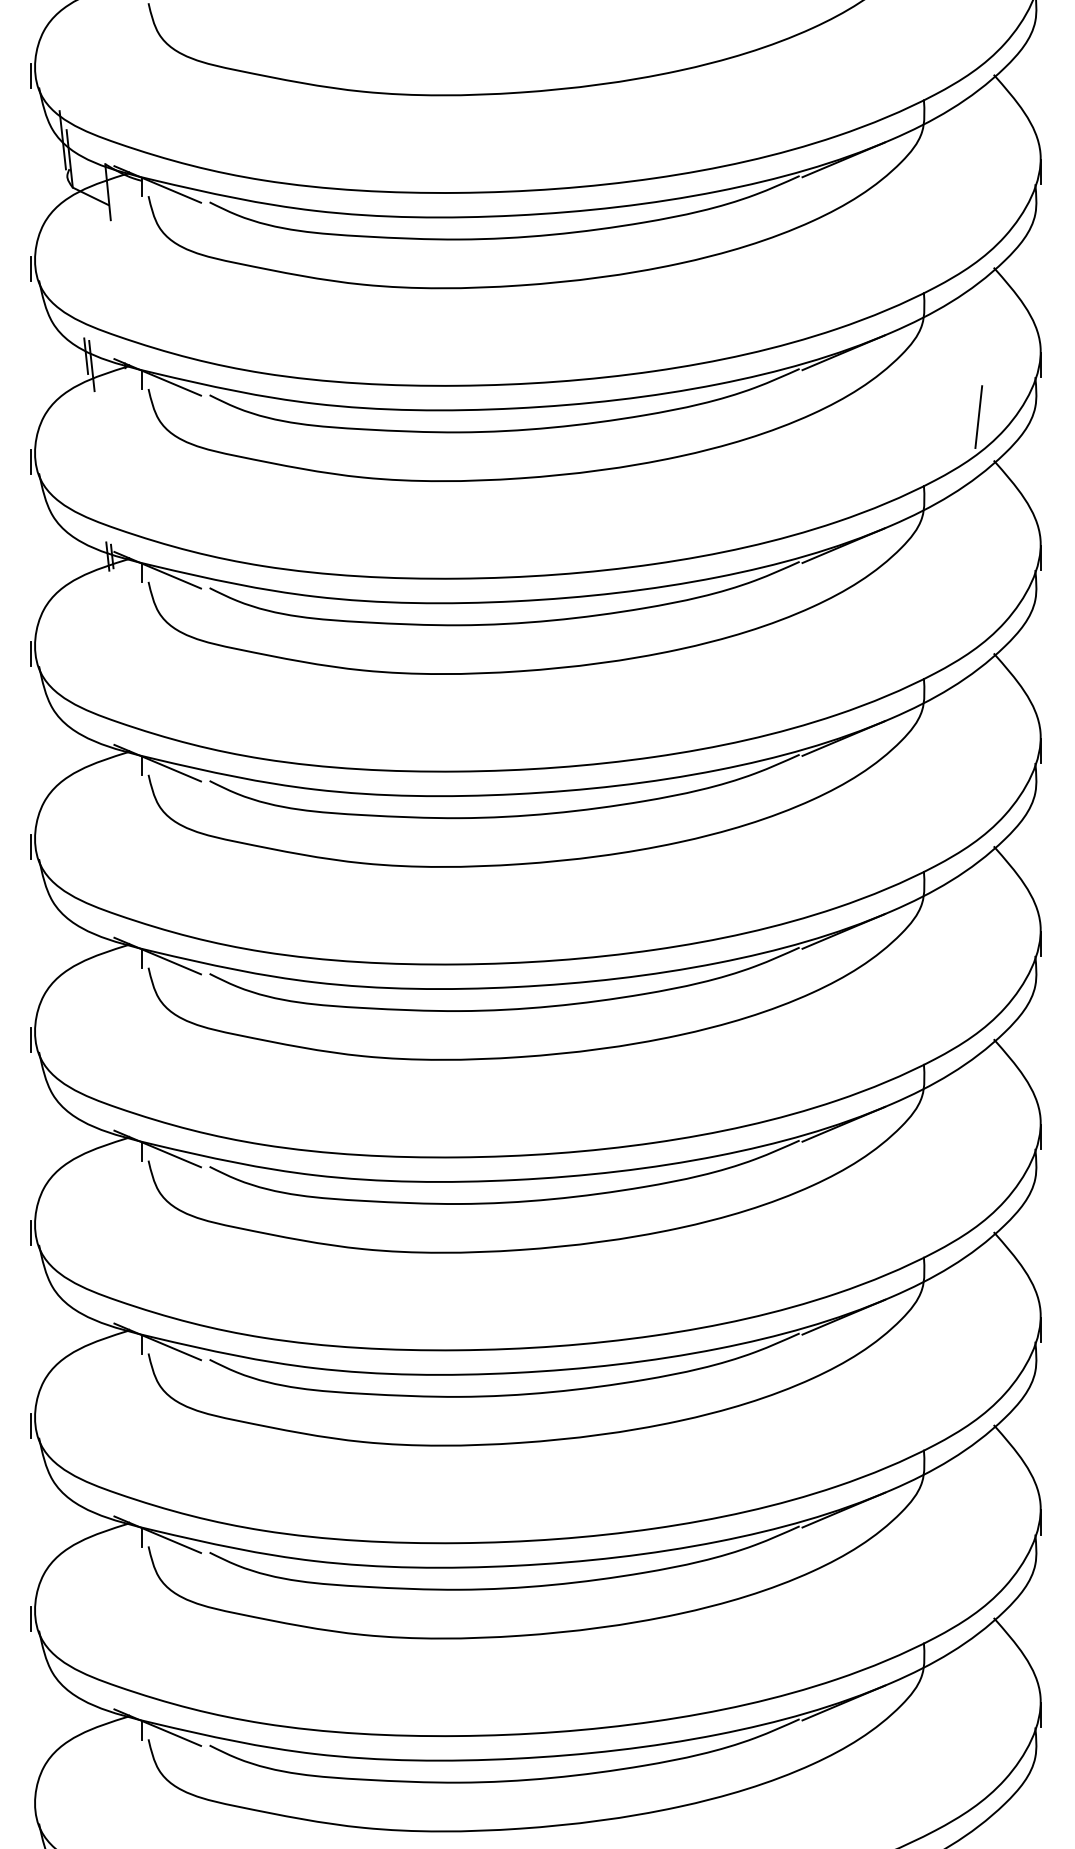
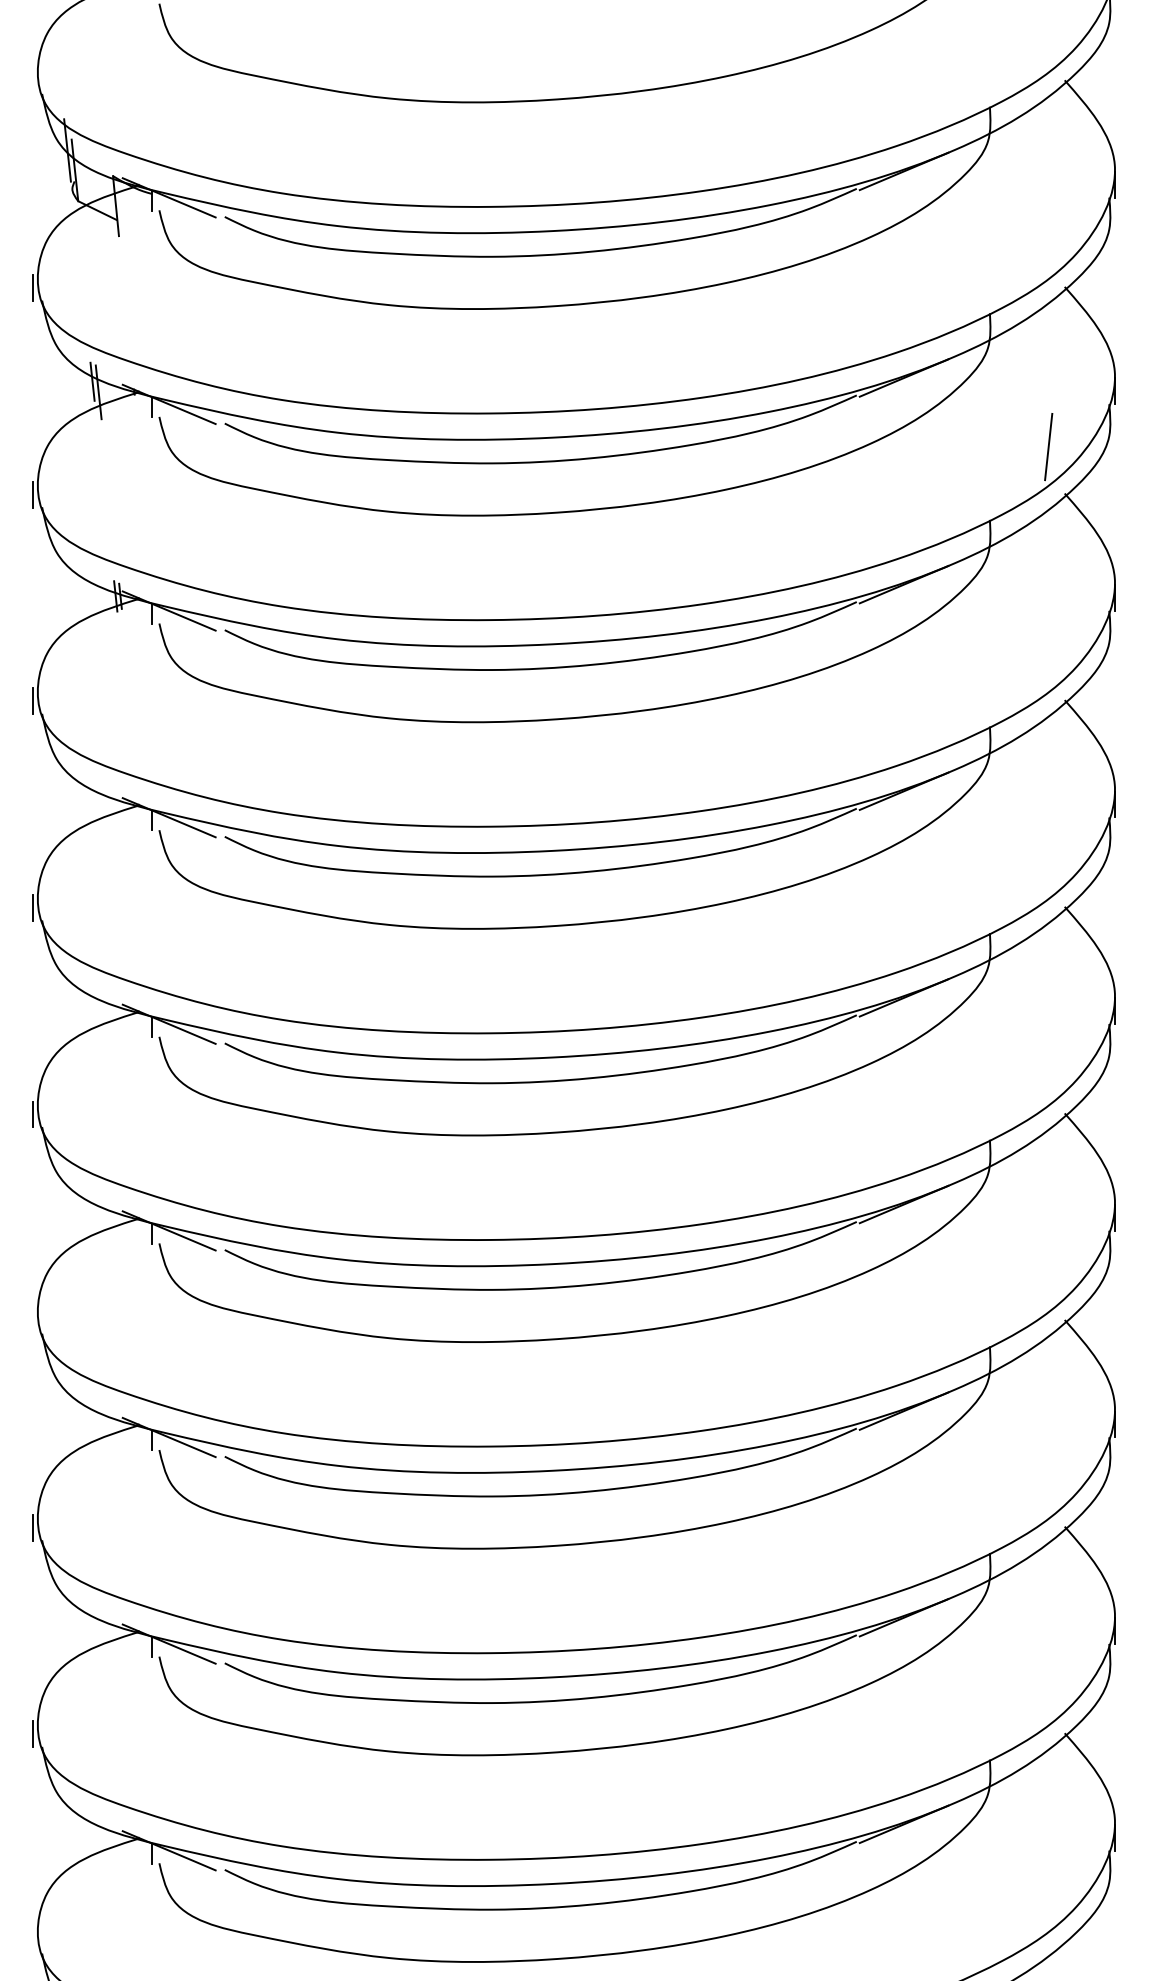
line: (31, 75) -> (33, 81), removed
line: (31, 1232) -> (33, 1320), removed

